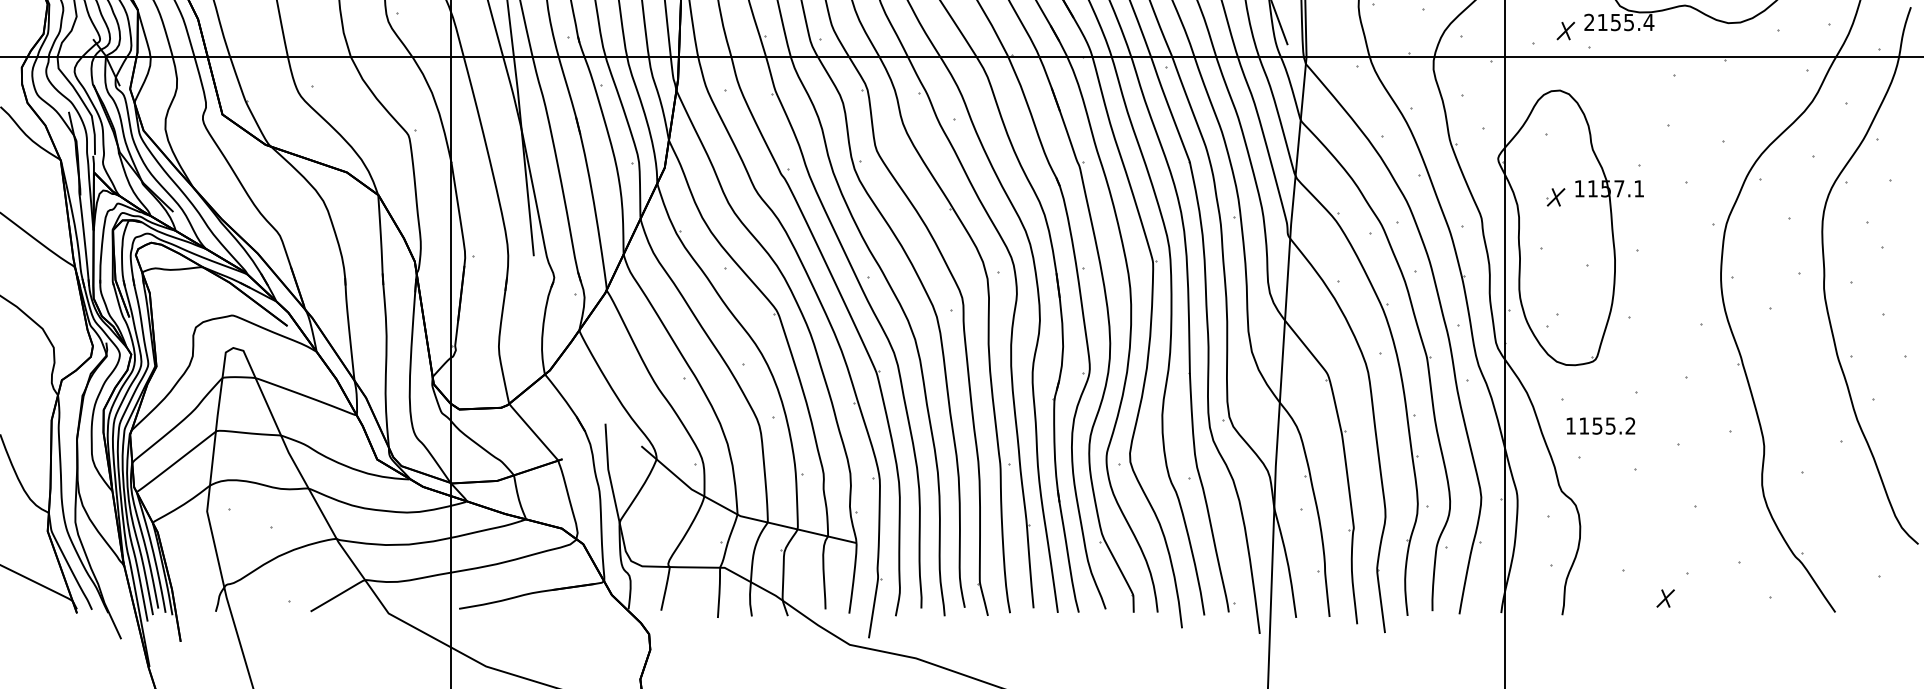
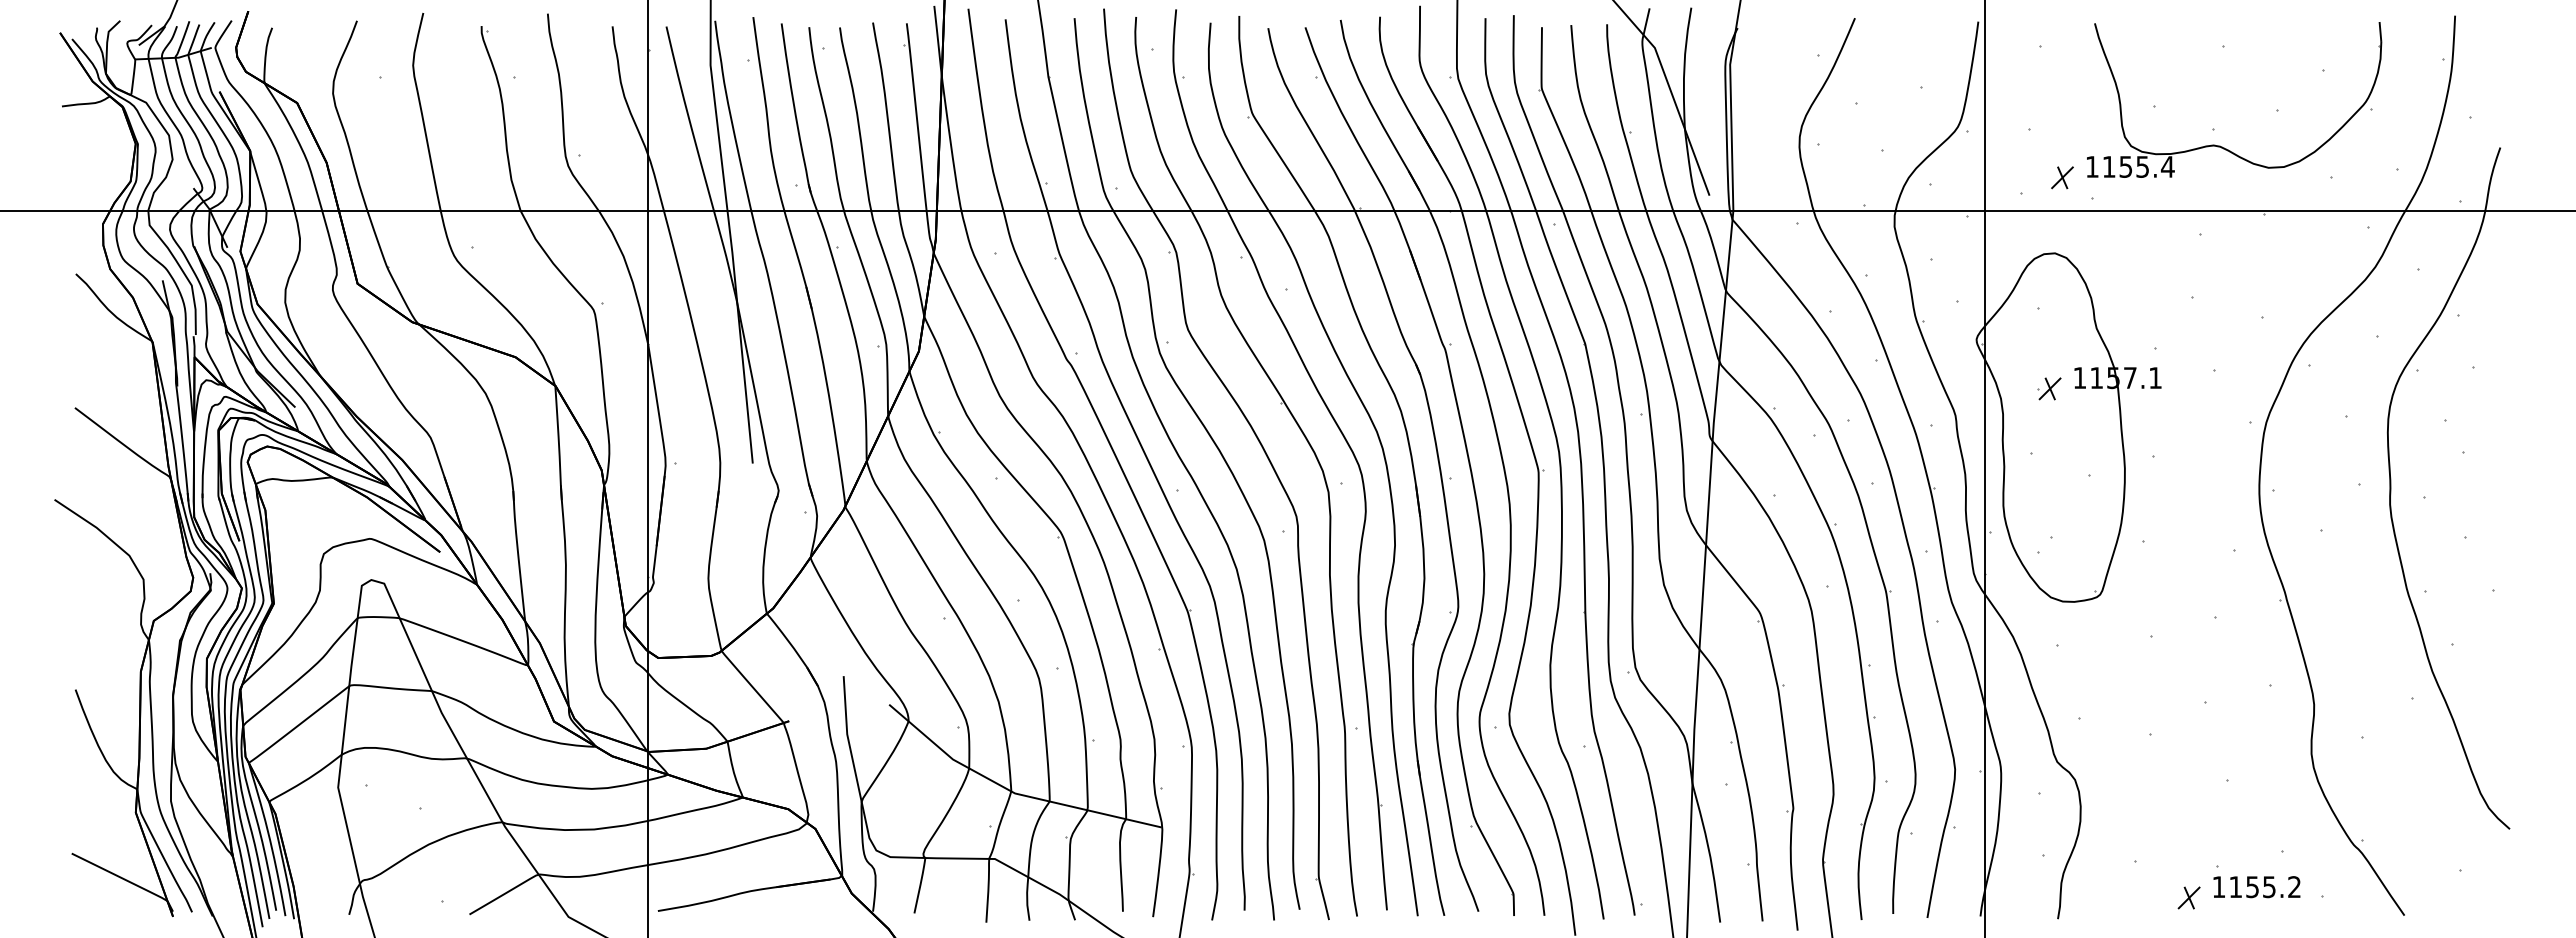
text: (1589, 22) -> (2092, 166), 2155.4 -> 1155.4
text: (1600, 426) -> (2256, 887), moved

